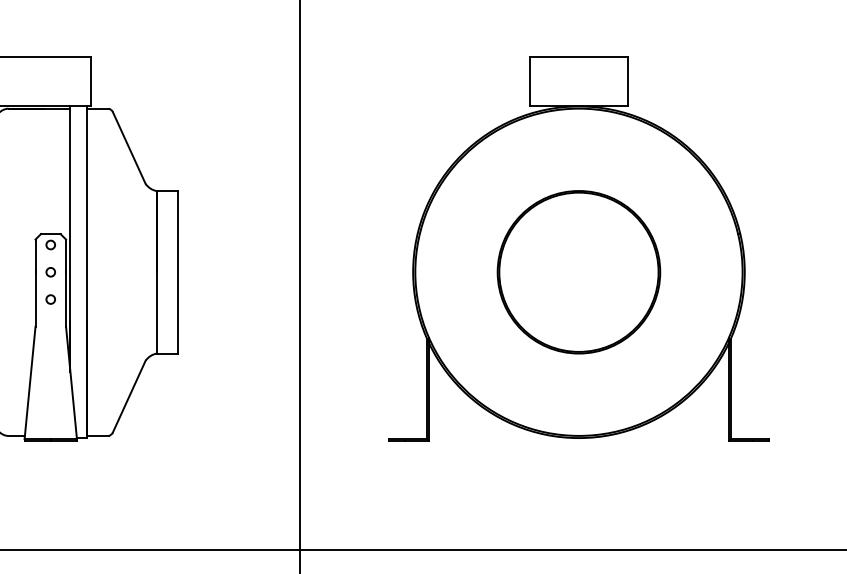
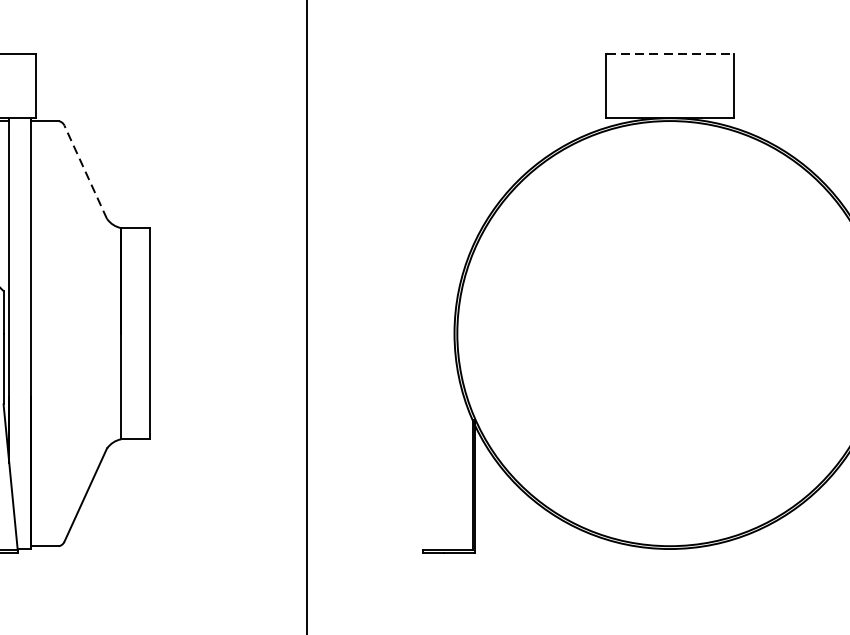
line: (579, 57) -> (670, 54), solid -> dashed
line: (129, 148) -> (86, 172), solid -> dashed
part: (578, 272) -> (669, 333), removed

